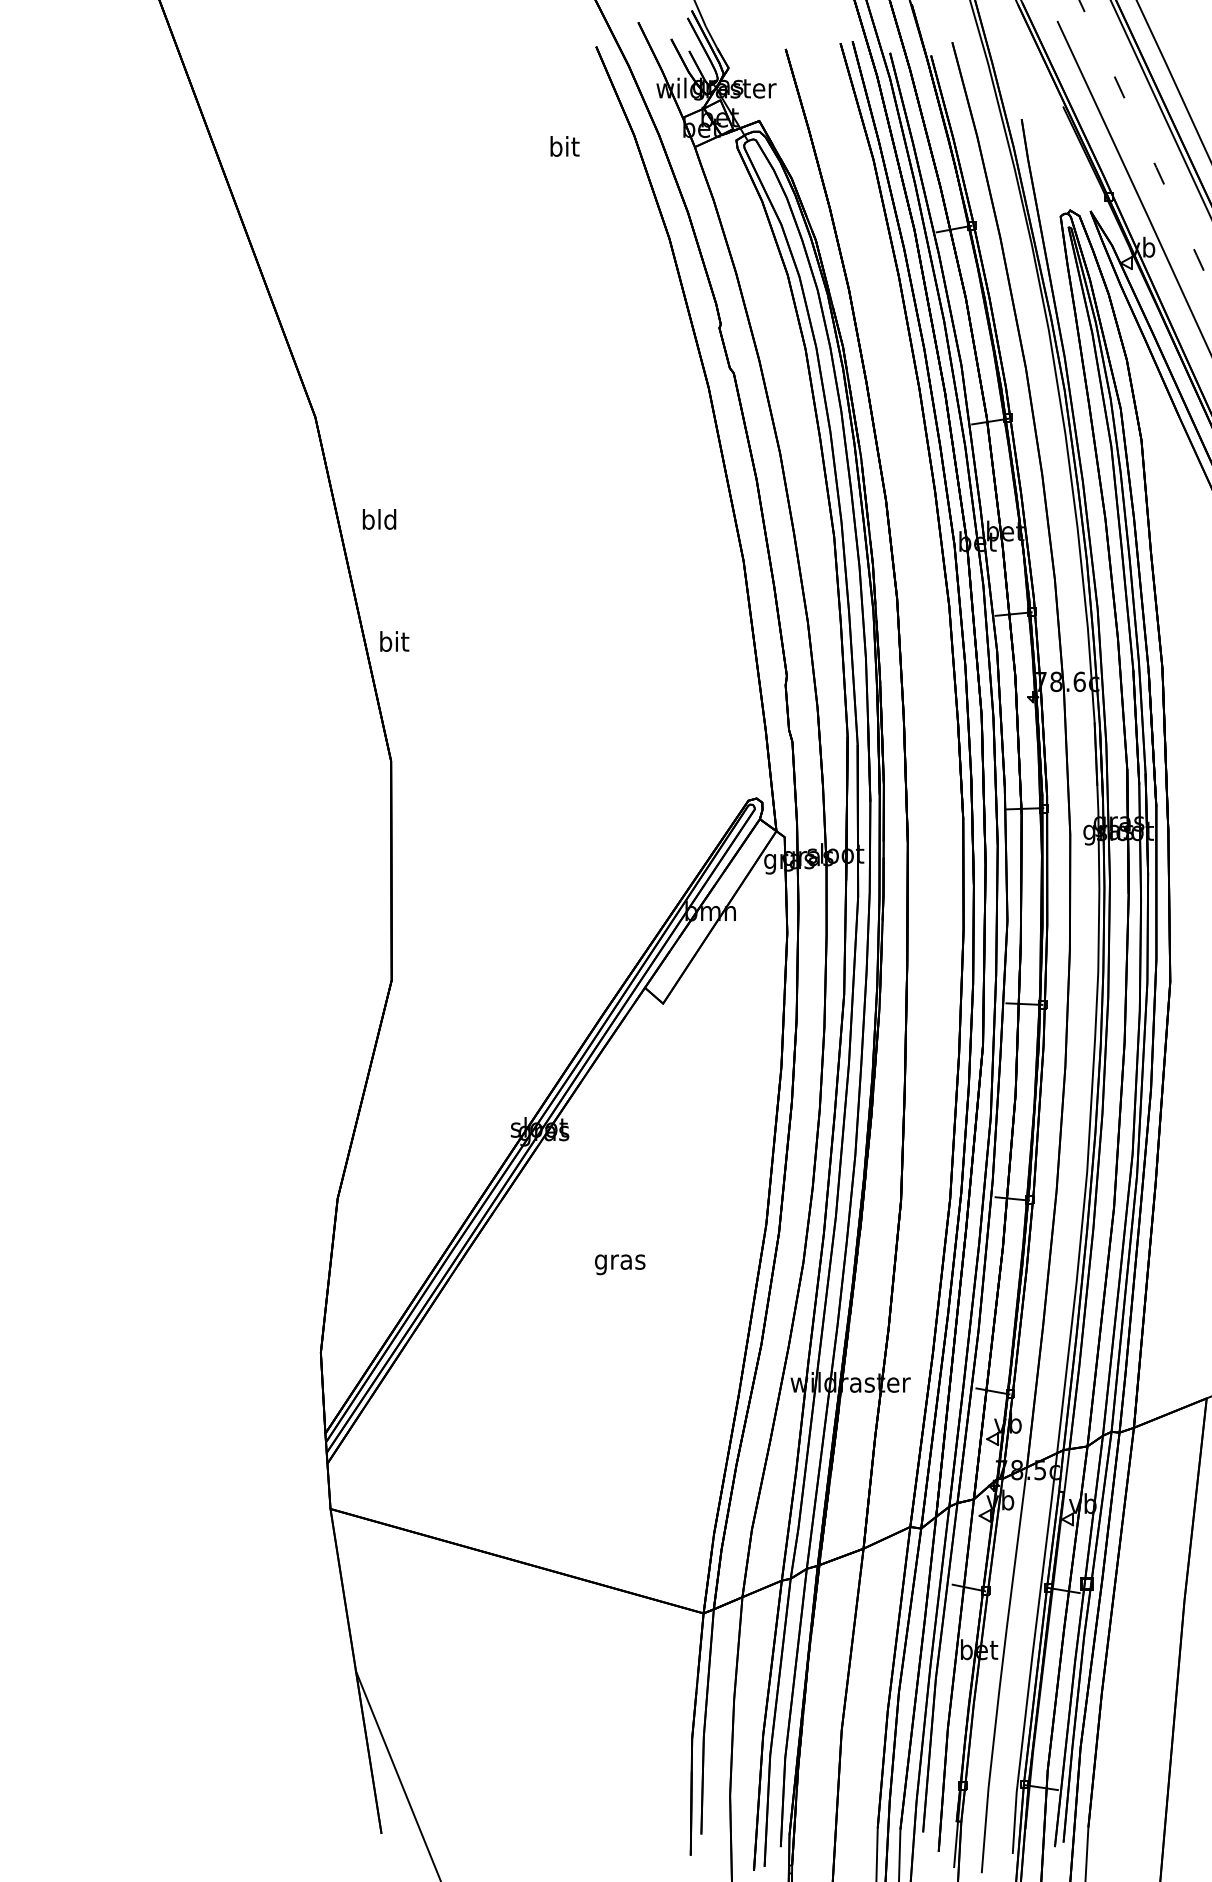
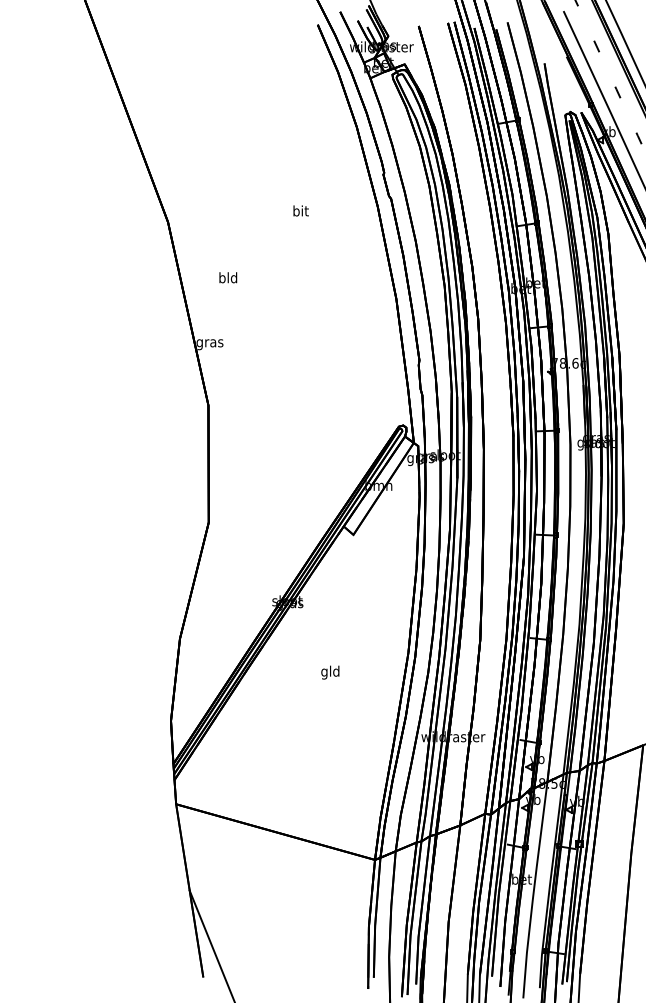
text: (563, 145) -> (300, 210), moved
text: (379, 518) -> (228, 277), moved
text: (393, 644) -> (209, 343), bit -> gras
text: (620, 1261) -> (330, 672), gras -> gld

